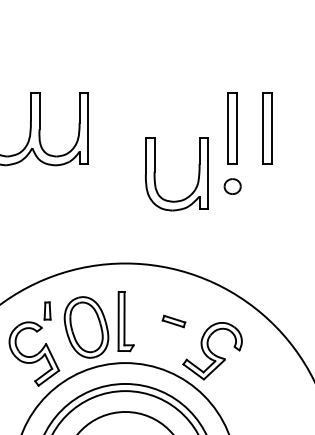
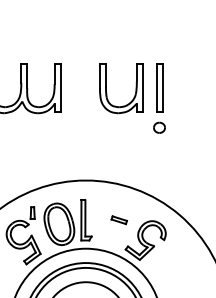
part: (267, 127) -> (183, 87), removed
part: (197, 174) -> (135, 88), moved

